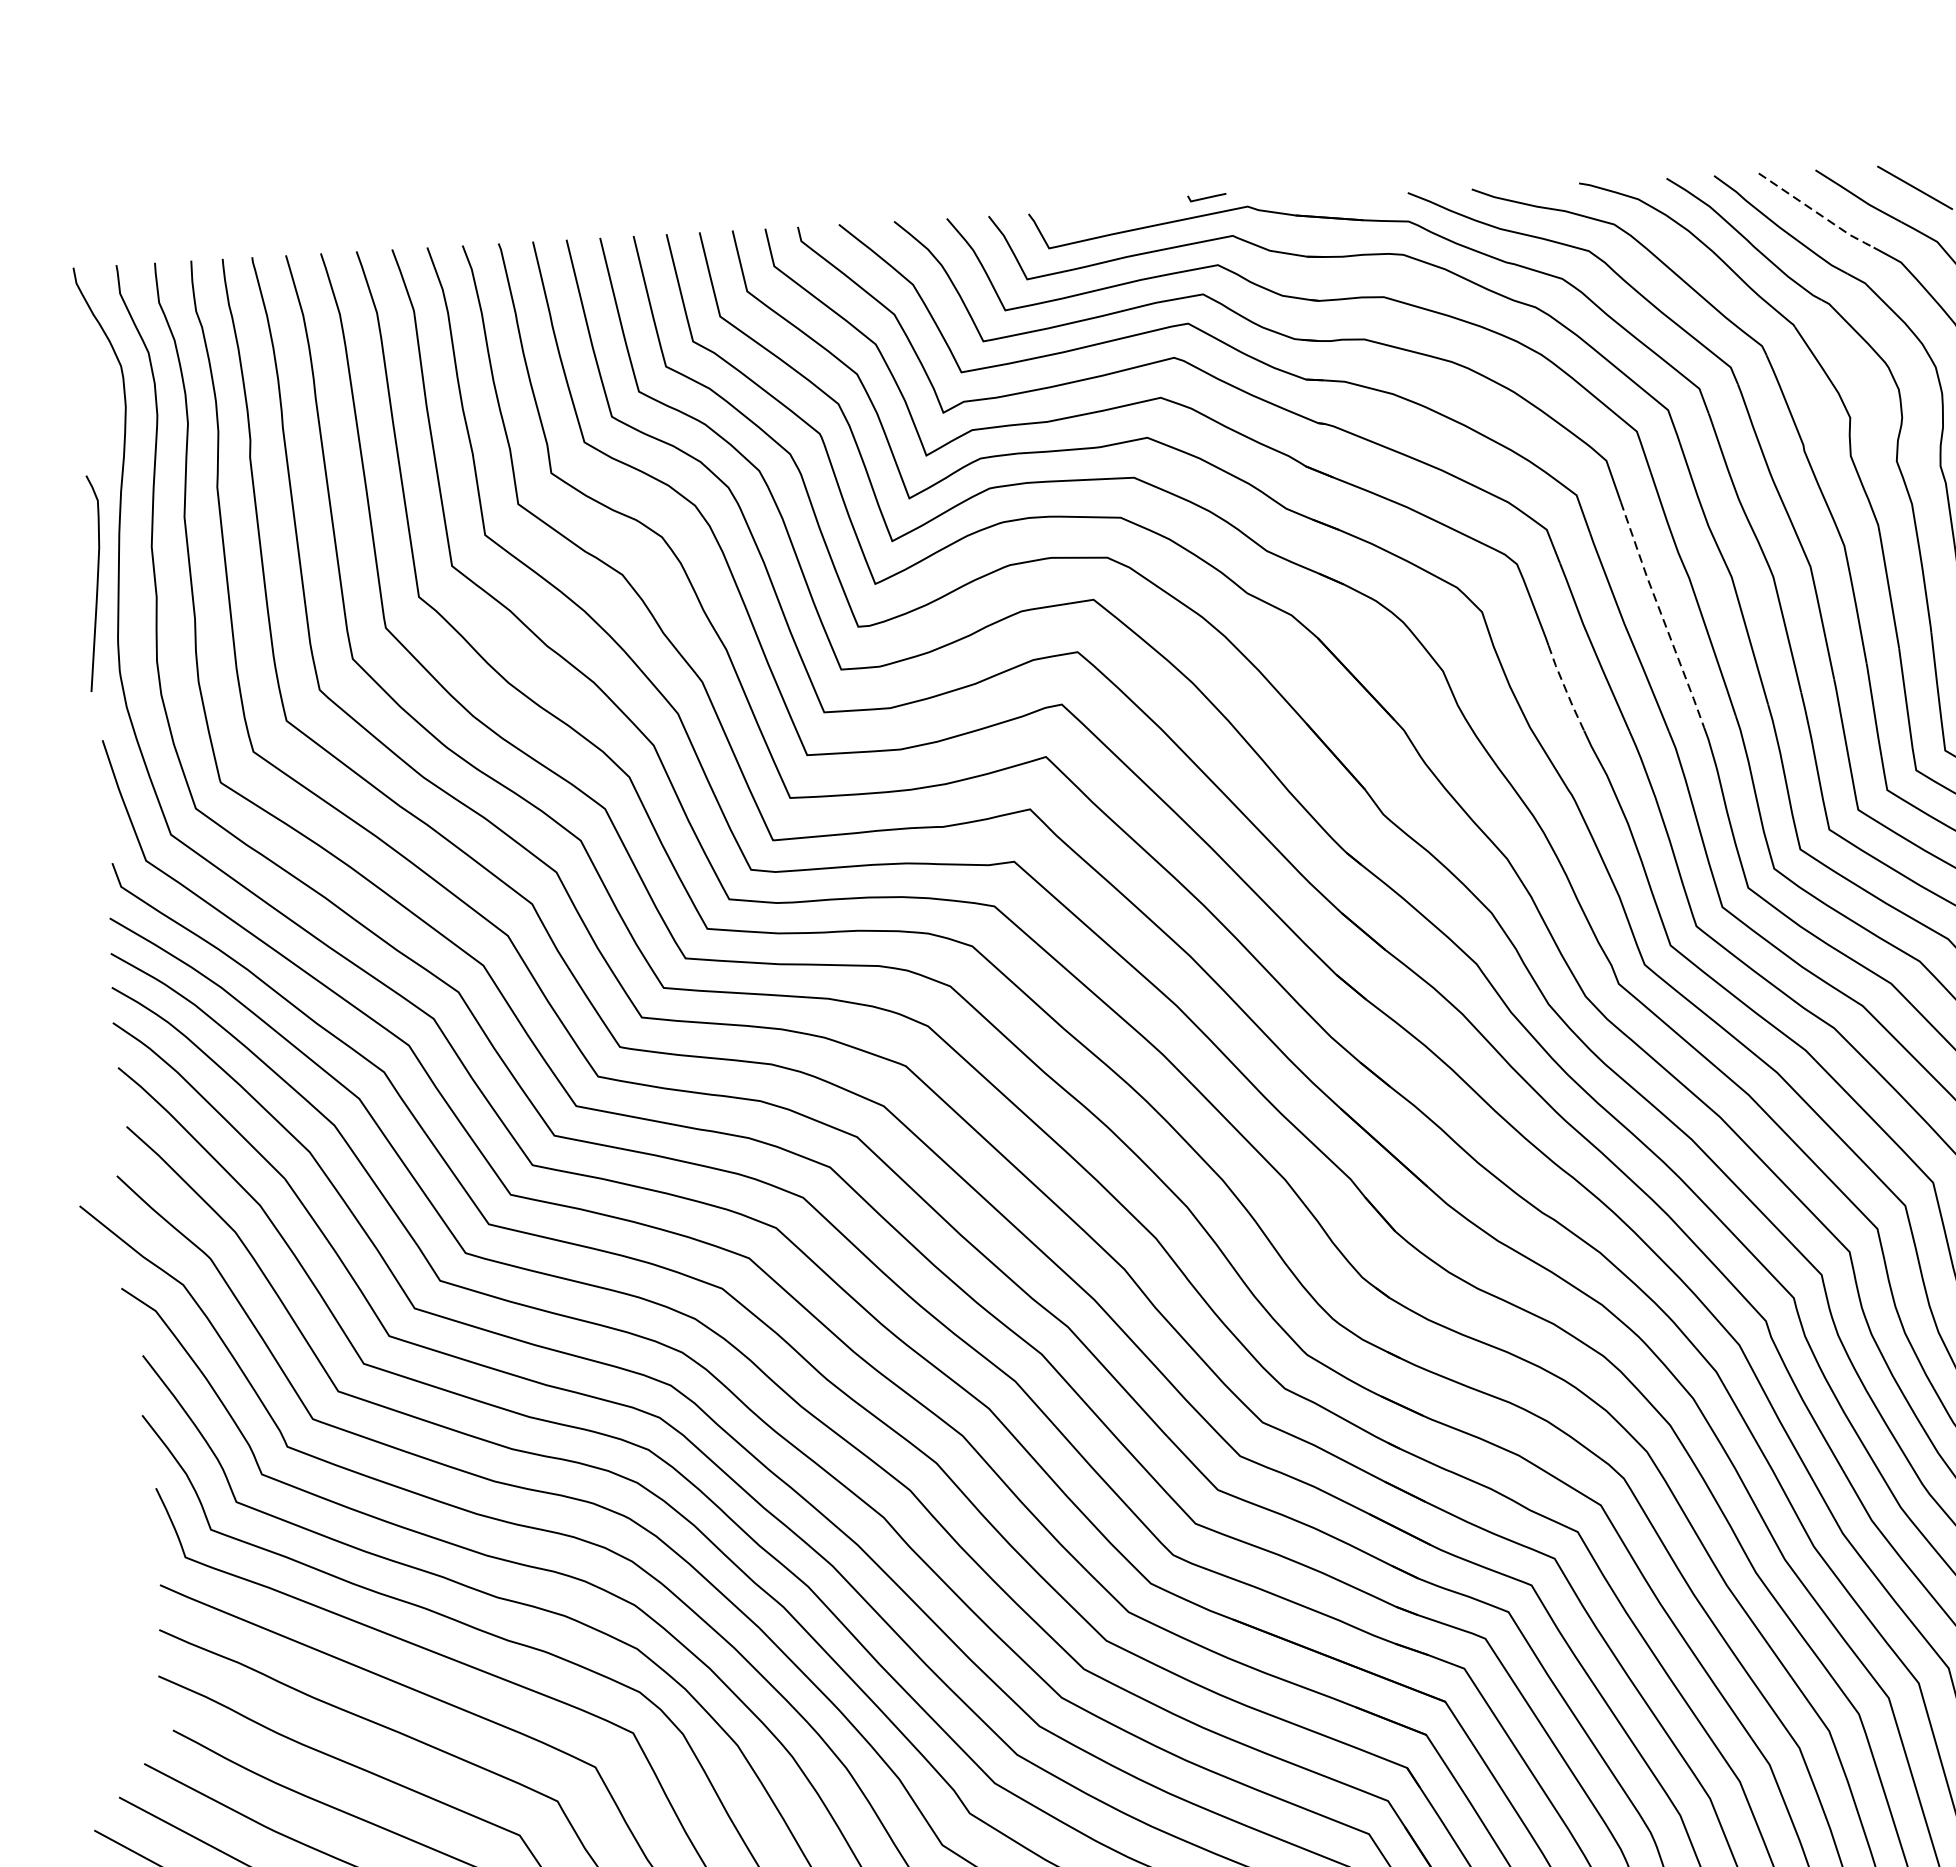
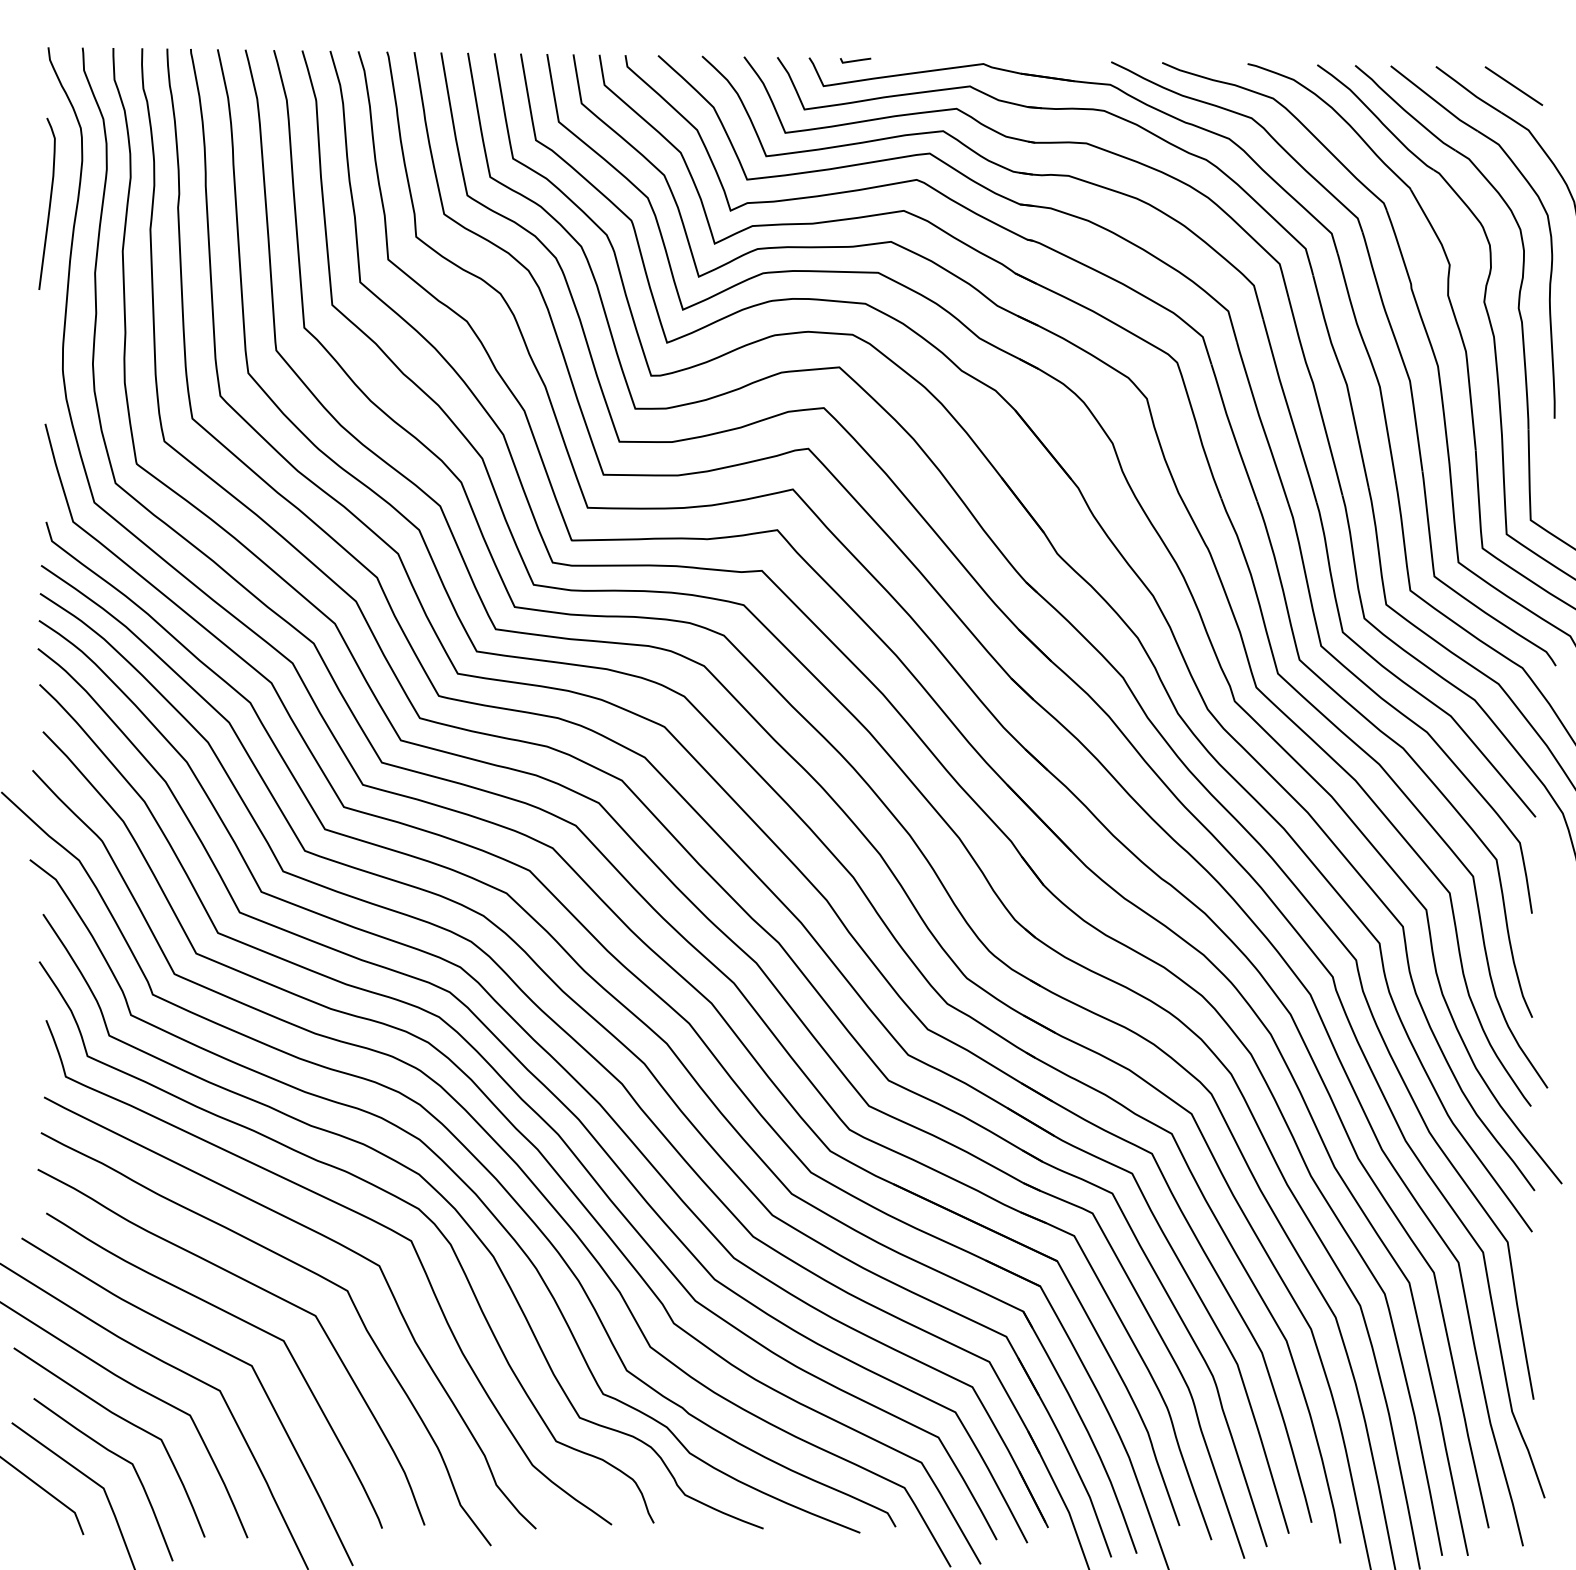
line: (1206, 197) -> (855, 60), moved
line: (1816, 212) -> (1434, 100), dashed -> solid
curve: (96, 582) -> (49, 203), moved
line: (1662, 615) -> (1289, 411), dashed -> solid
line: (1565, 687) -> (1208, 463), dashed -> solid

